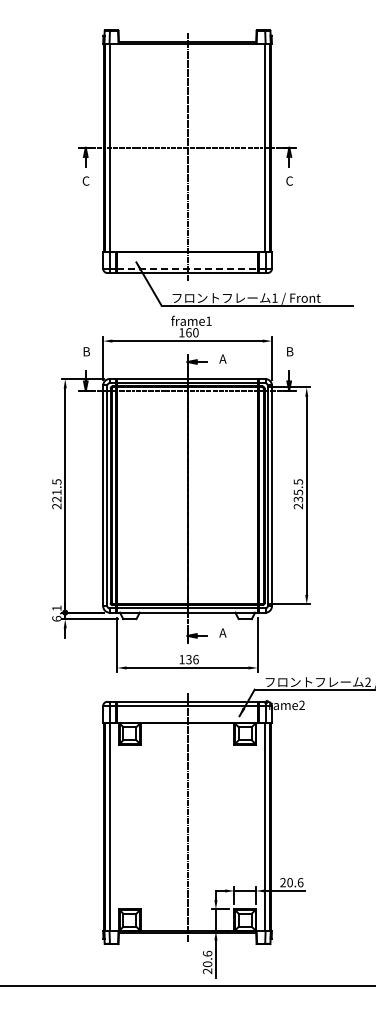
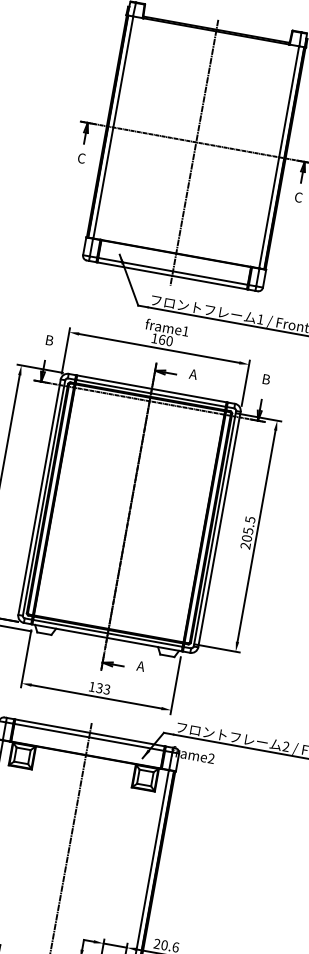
line: (188, 268) -> (174, 271), dashed -> solid
text: (297, 499) -> (245, 538), 235.5 -> 205.5
text: (195, 659) -> (106, 689), 136 -> 133

